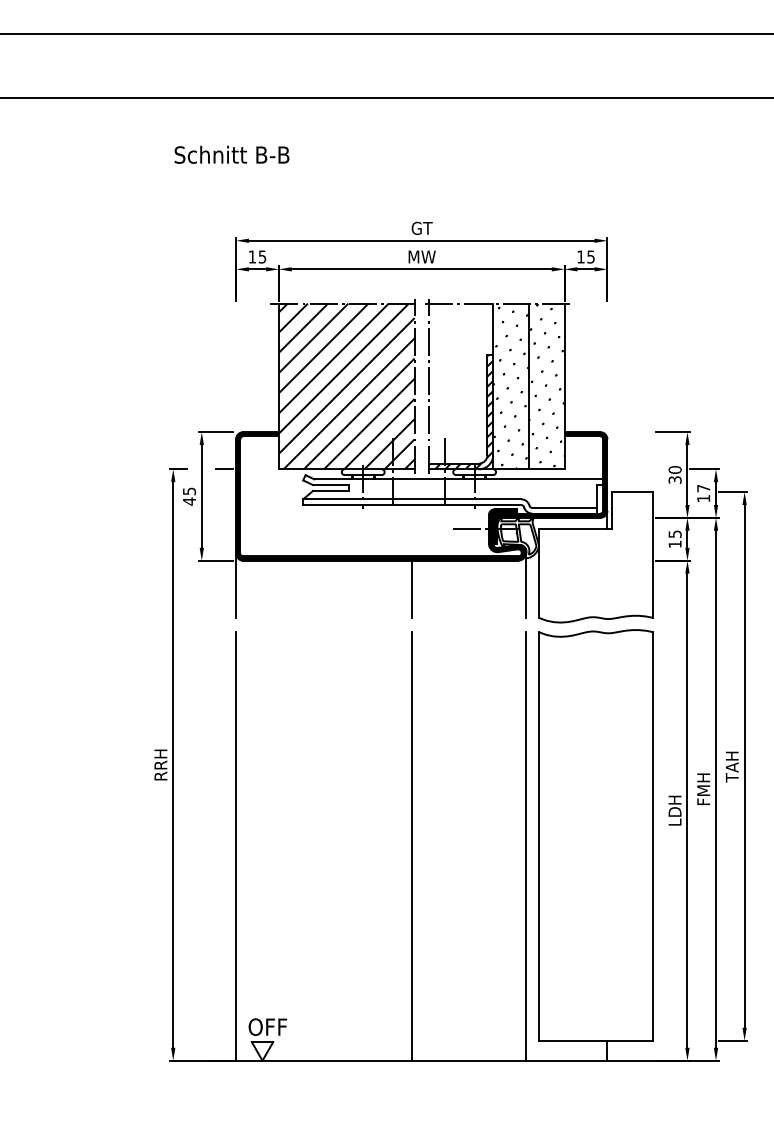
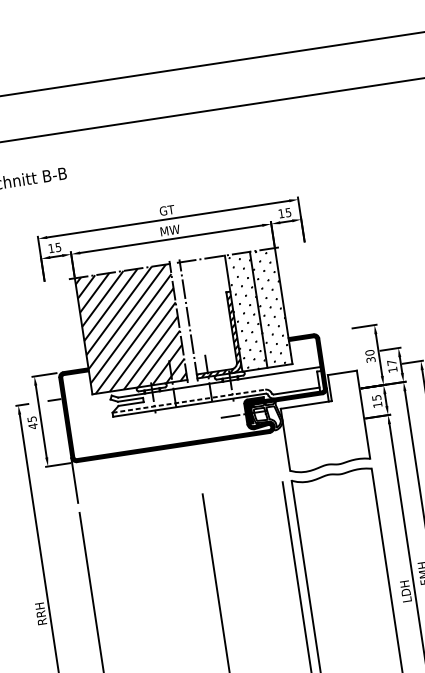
line: (412, 499) -> (189, 401), solid -> dashed
line: (526, 585) -> (278, 449), removed
line: (411, 588) -> (197, 463), removed

